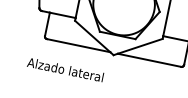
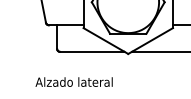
text: (65, 69) -> (73, 81), moved

